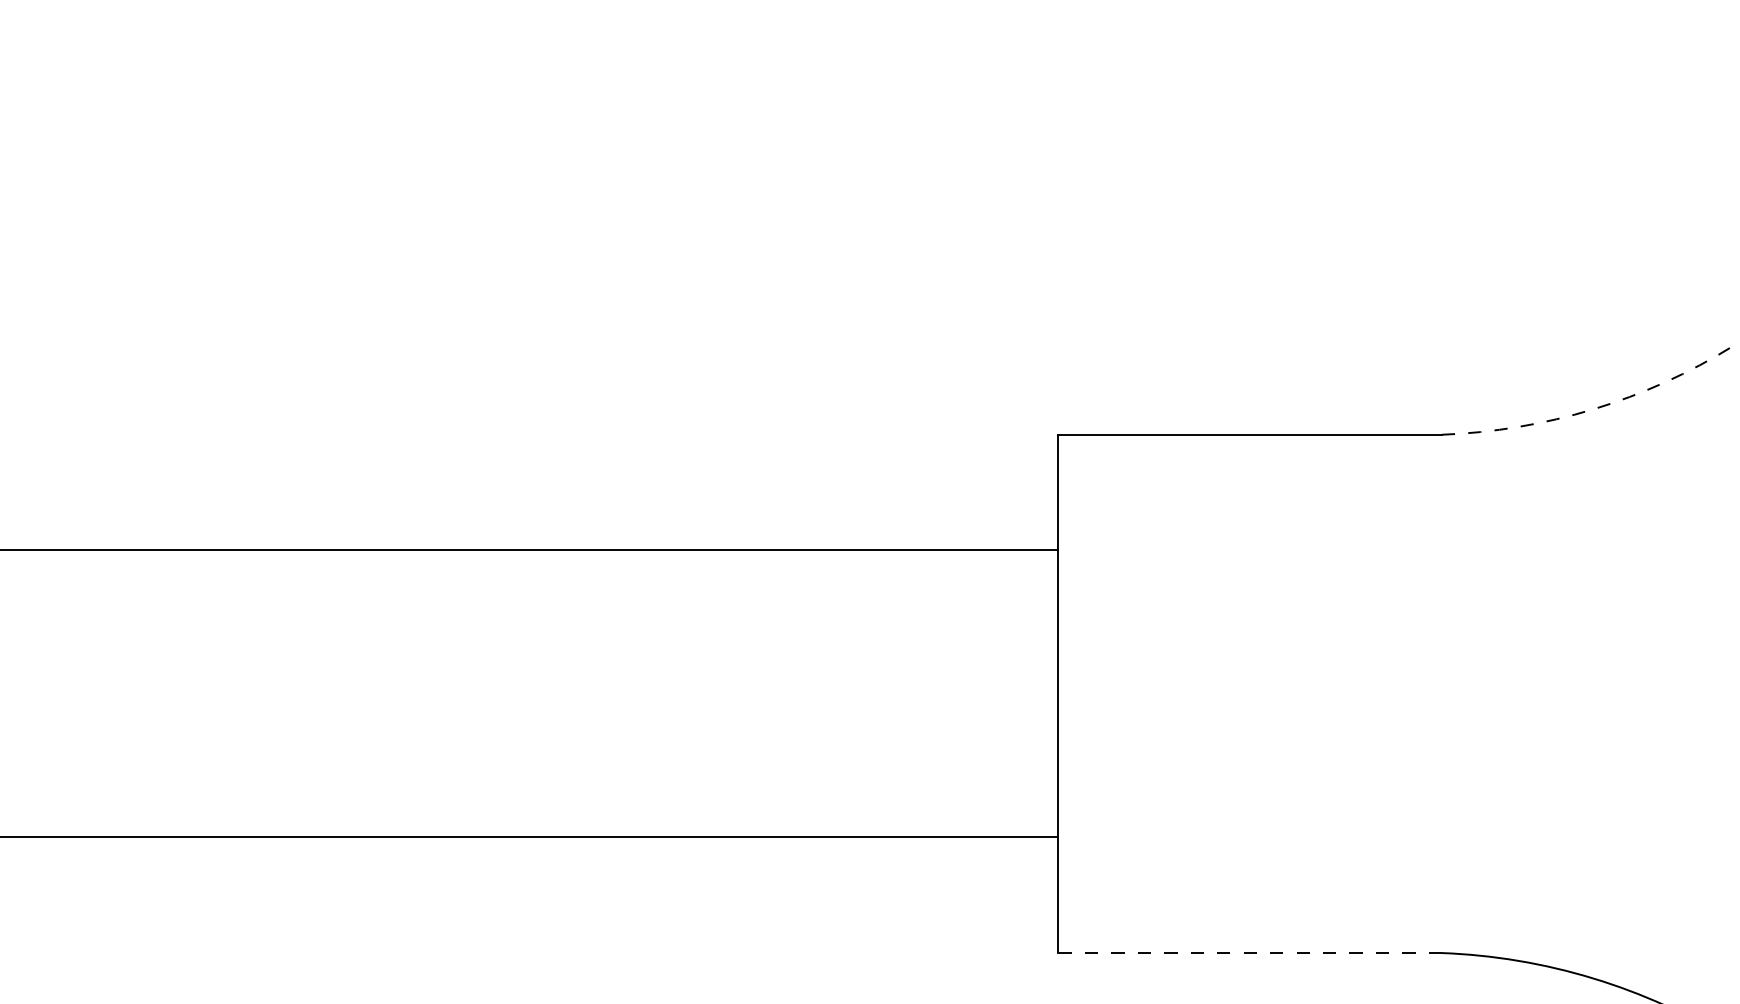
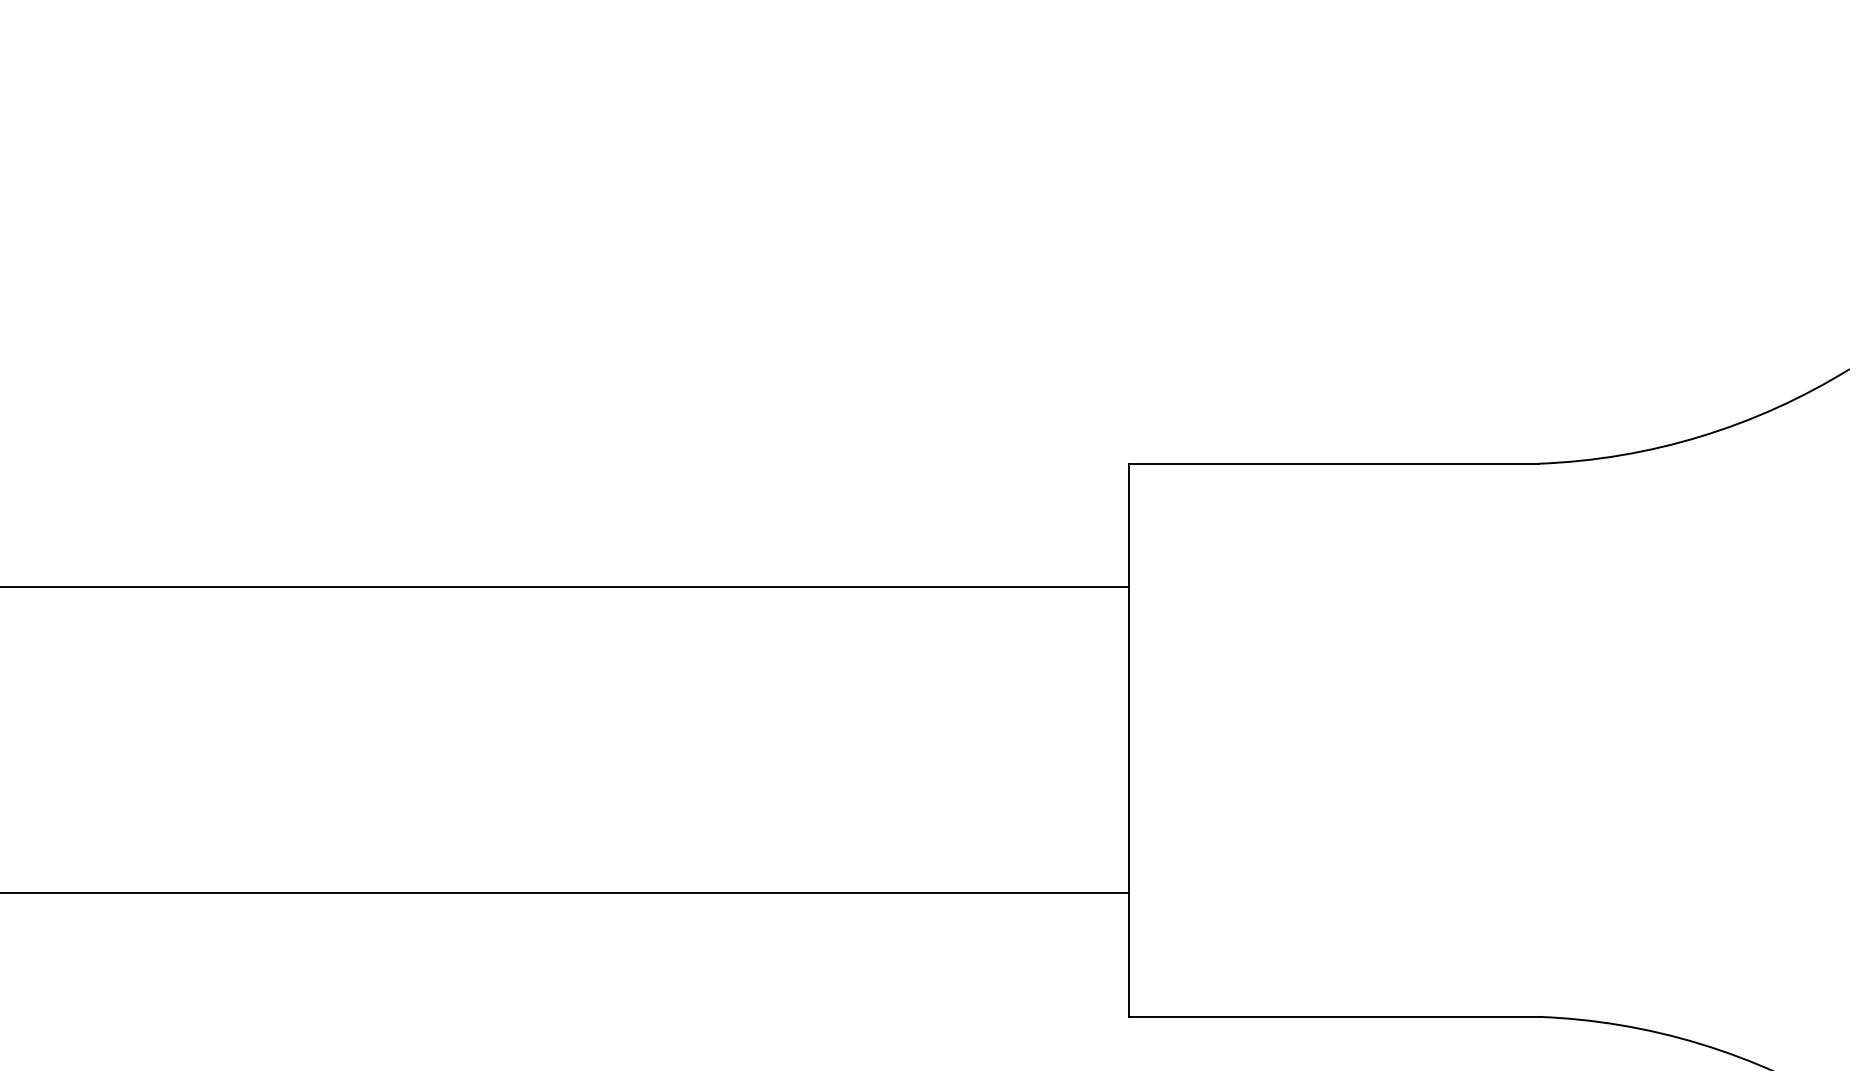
arc: (1593, 409) -> (1700, 436), dashed -> solid
line: (1250, 952) -> (1334, 1016), dashed -> solid

